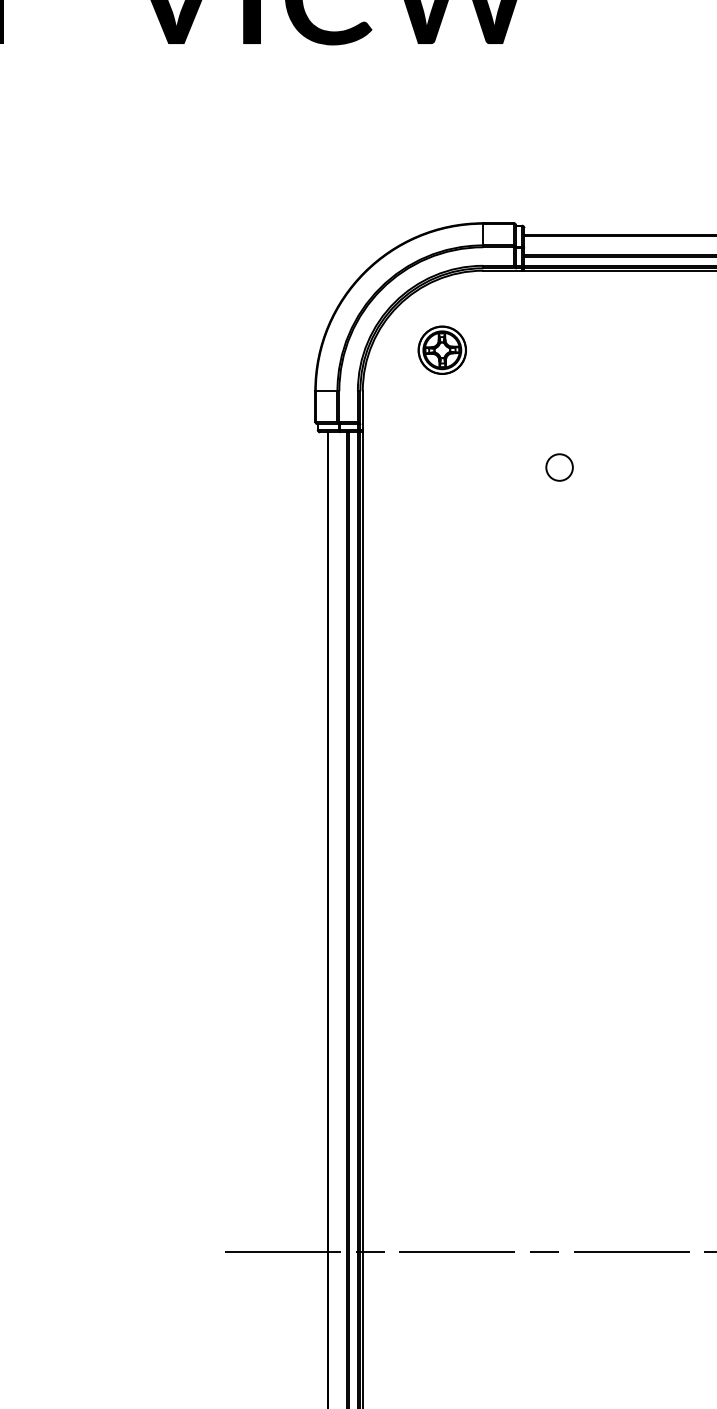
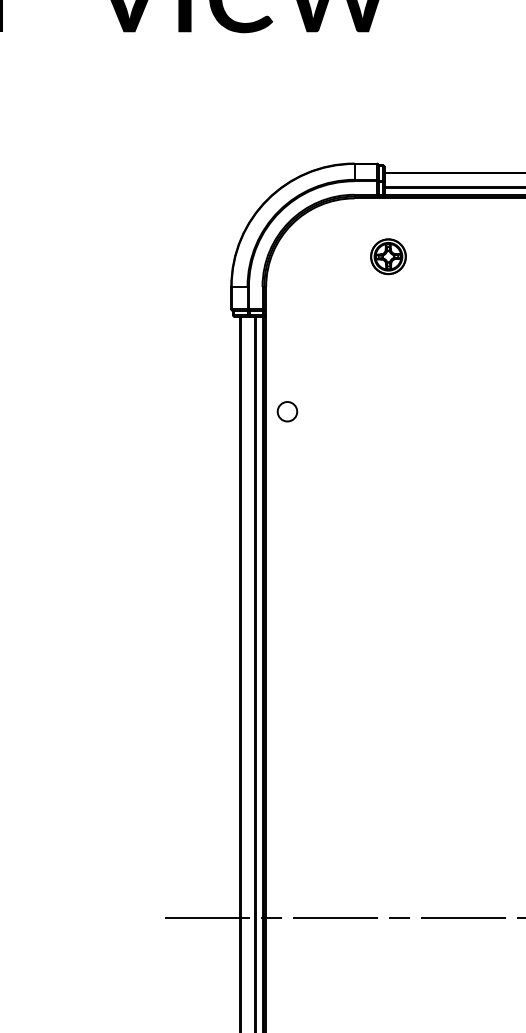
part: (442, 349) -> (388, 256), moved
circle: (559, 467) -> (287, 411), moved

